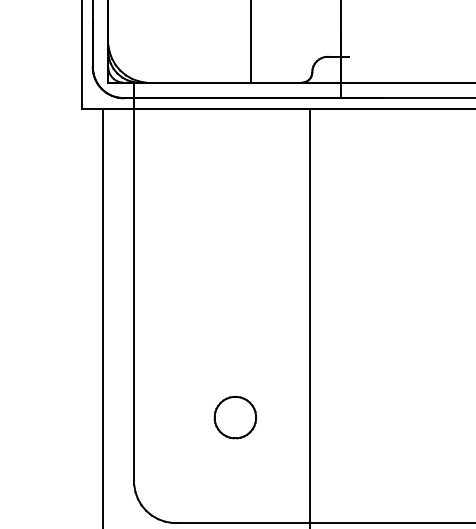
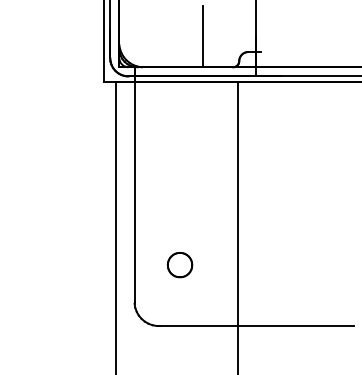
part: (234, 418) -> (179, 265), moved

